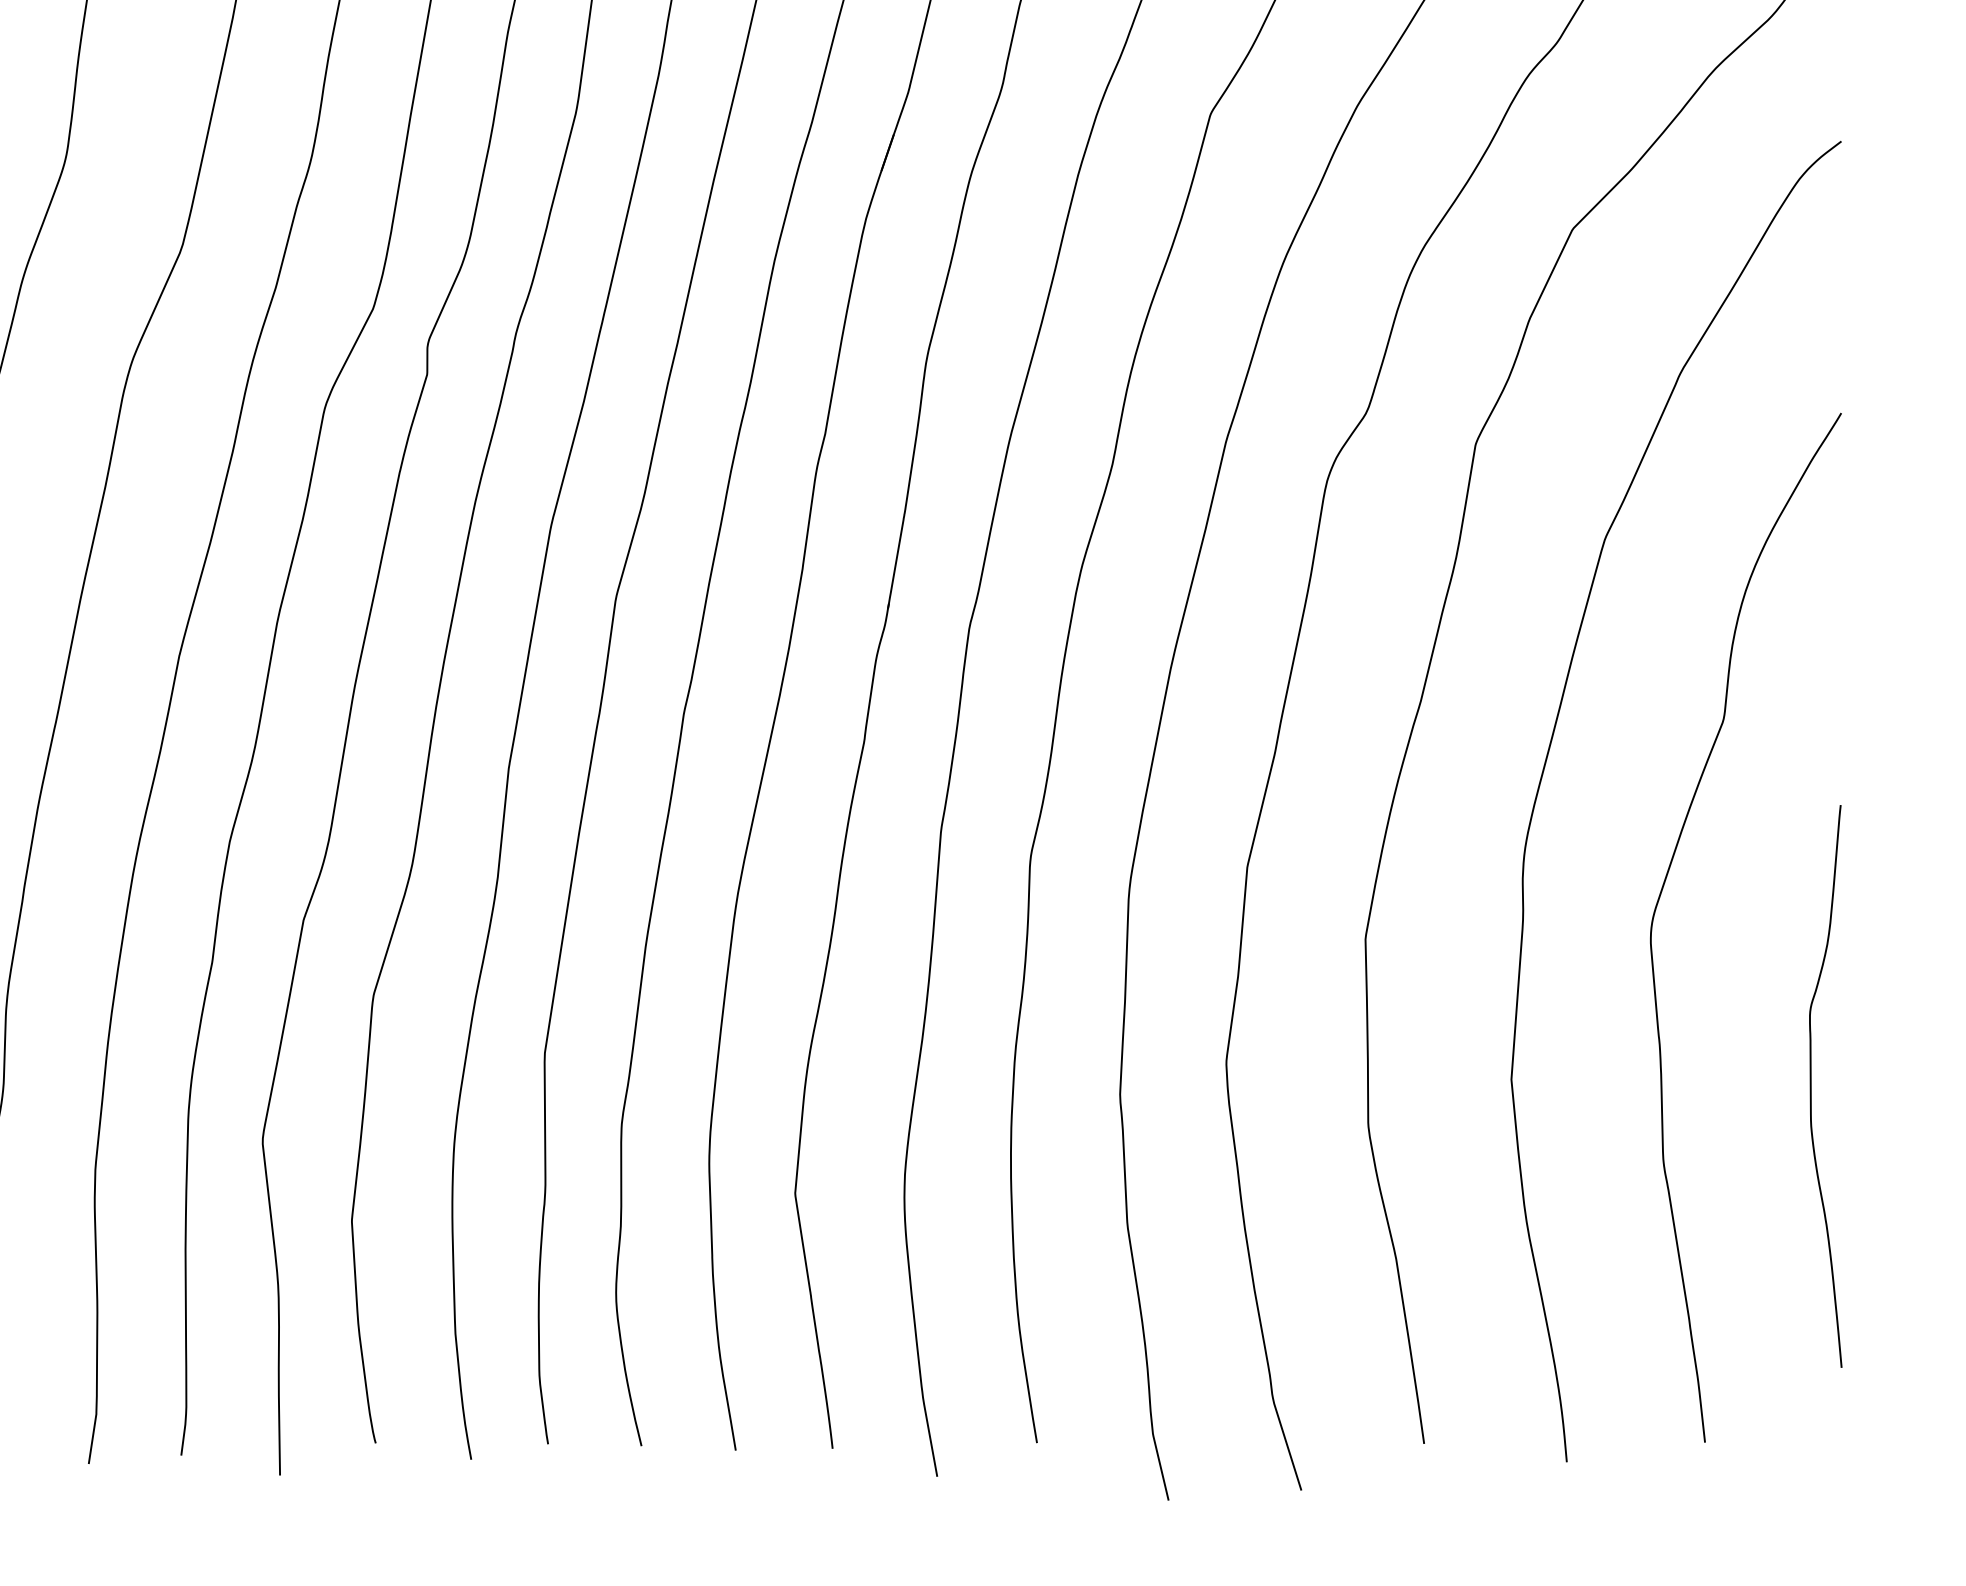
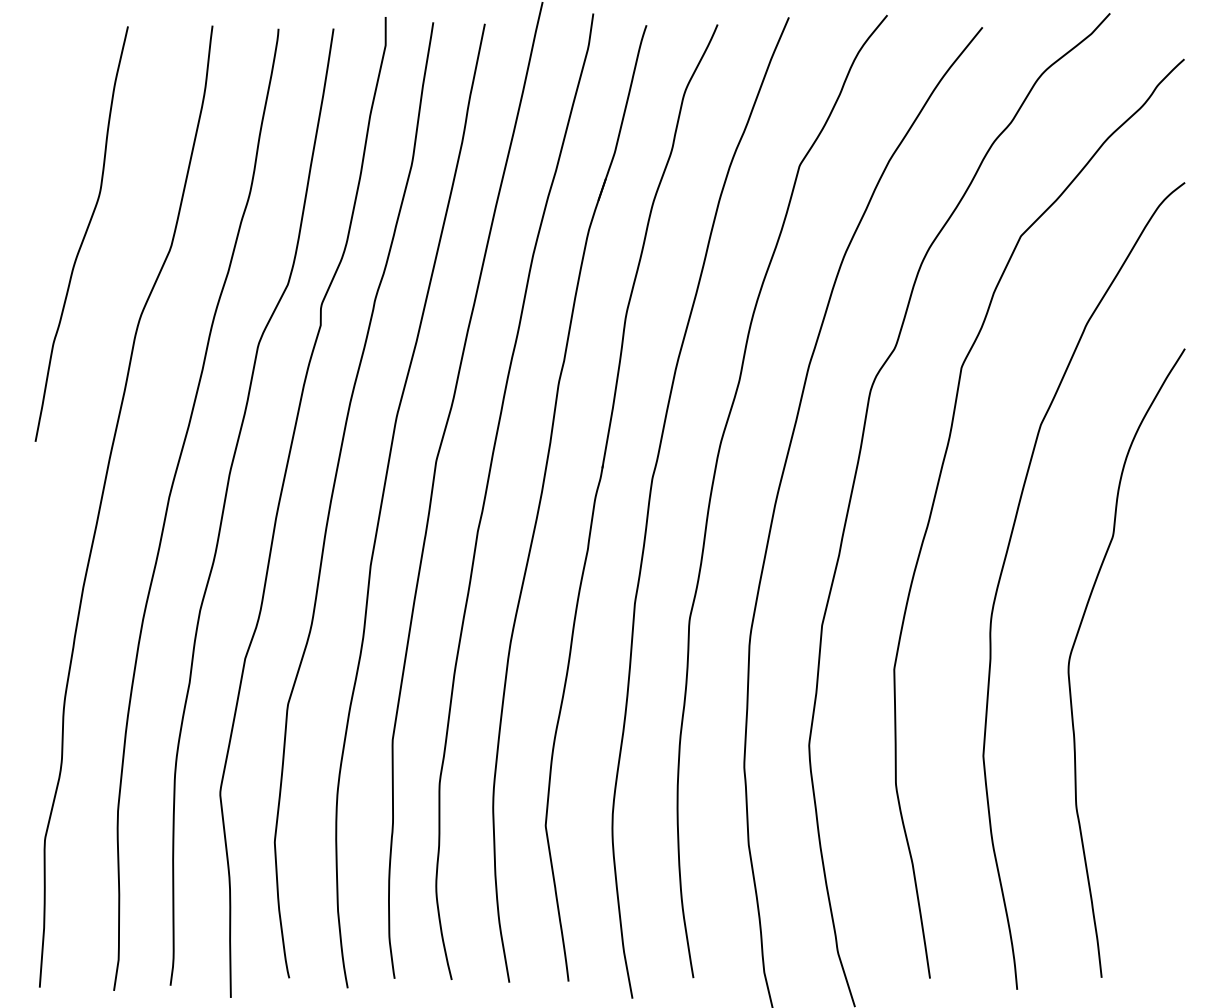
curve: (1812, 1086) -> (1167, 760), removed

